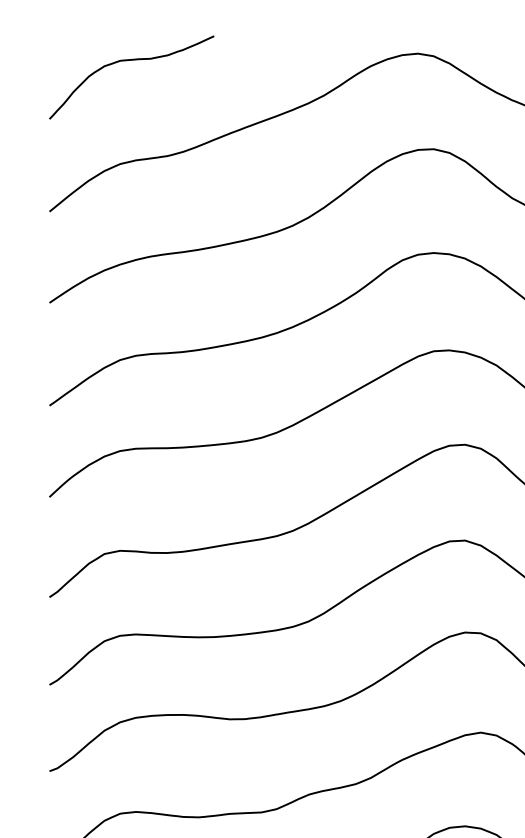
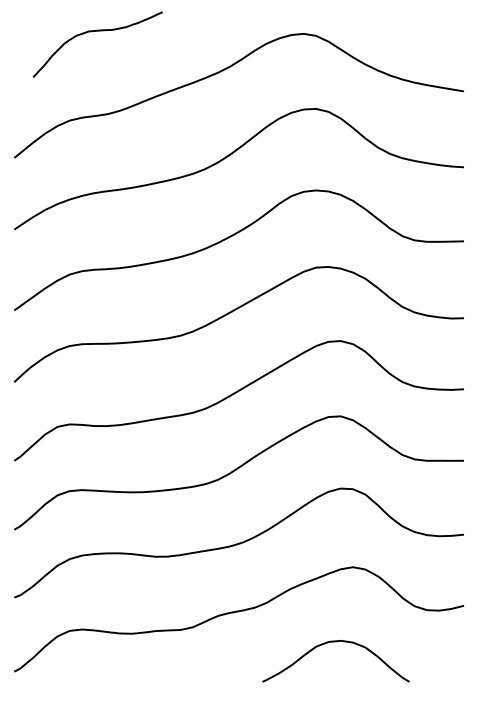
curve: (131, 60) -> (97, 31), moved

